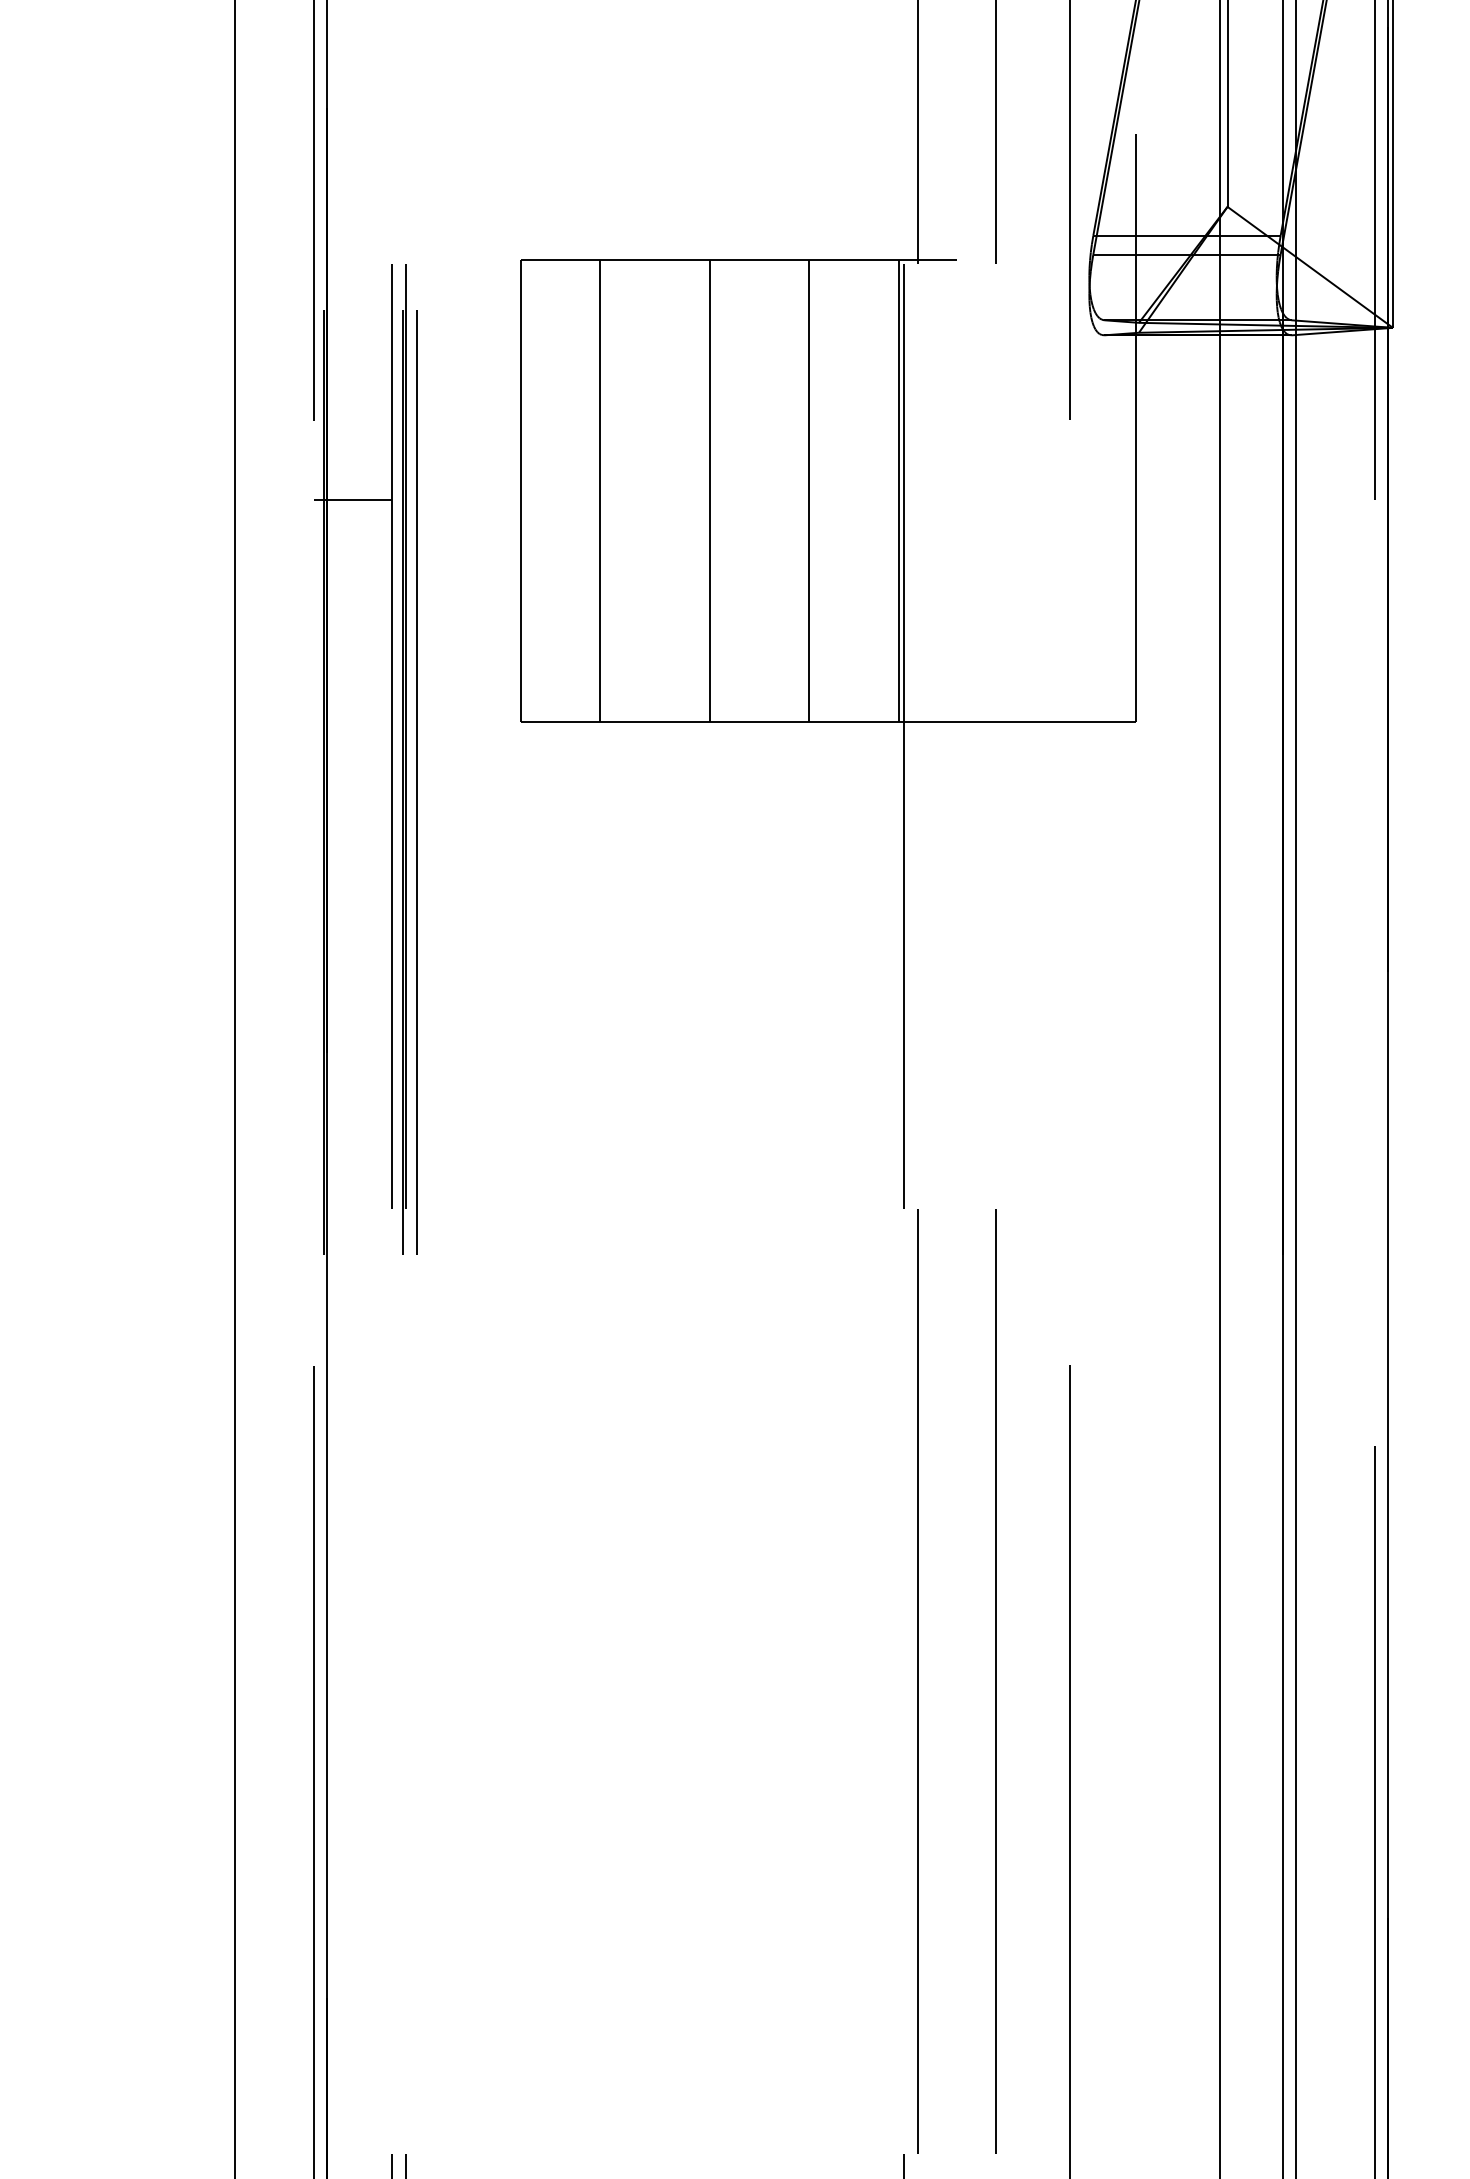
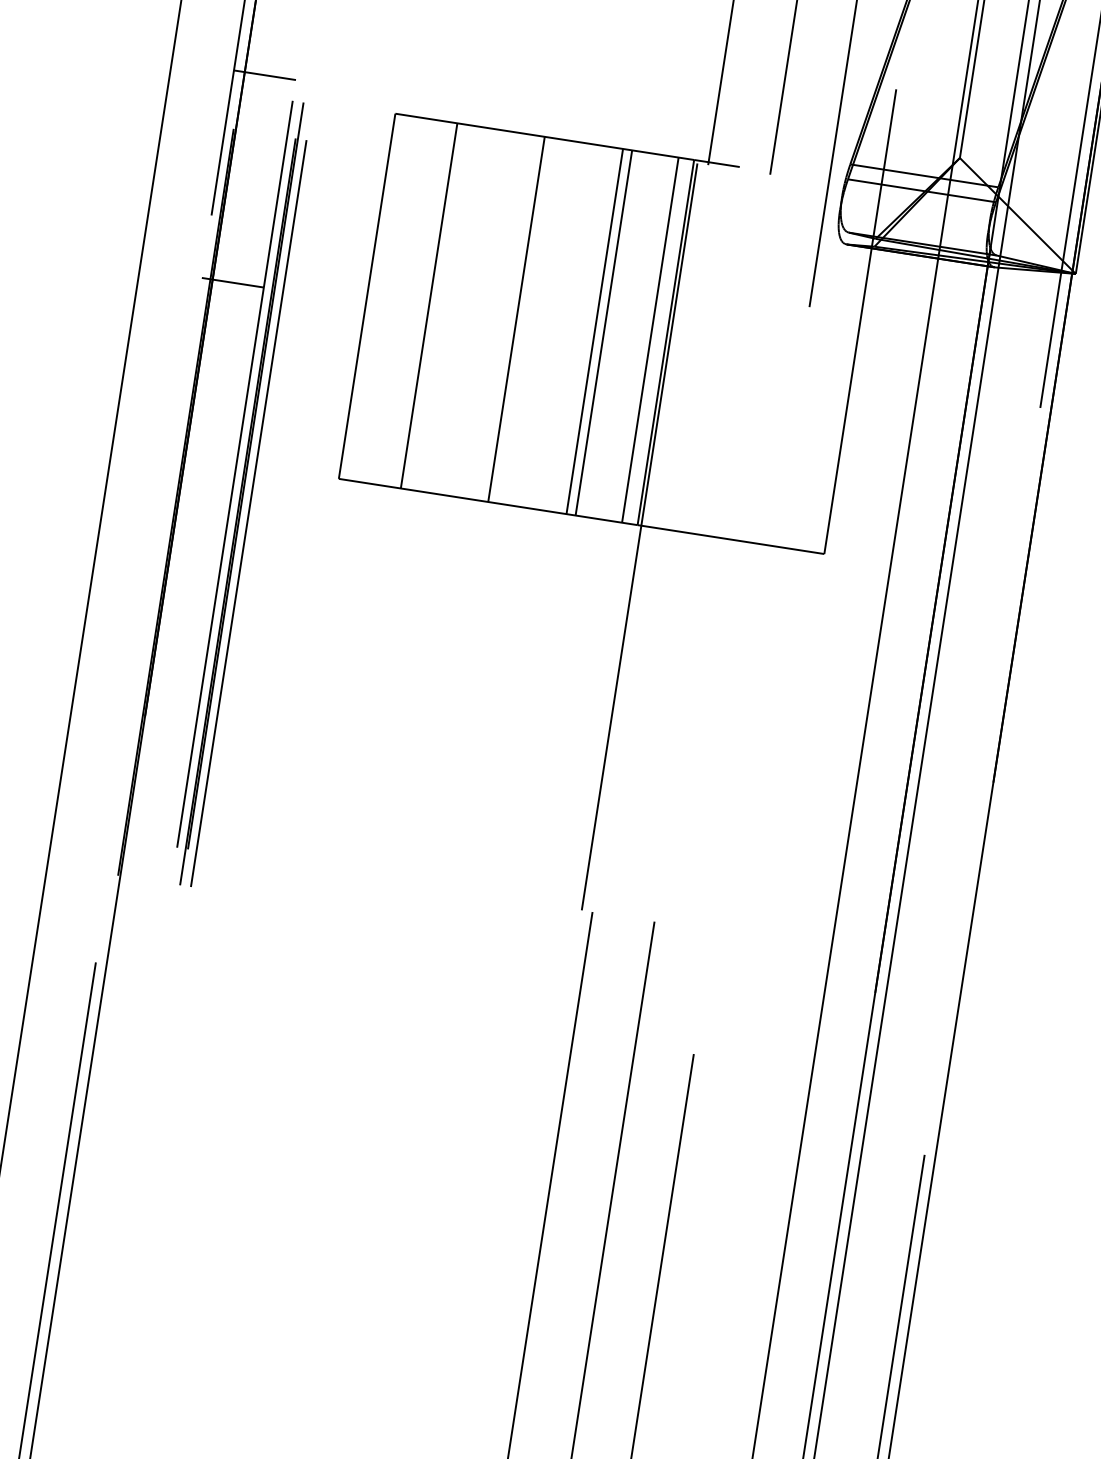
line: (352, 237) -> (264, 75), added
line: (821, 491) -> (604, 333), added
line: (879, 491) -> (650, 340), added

